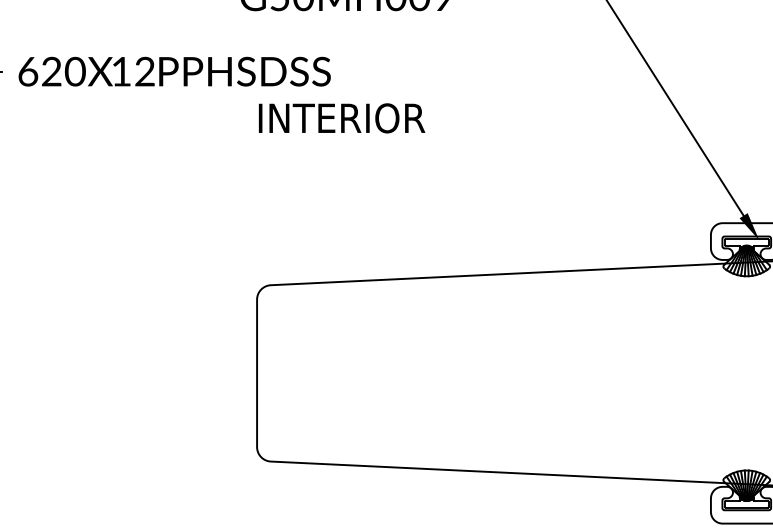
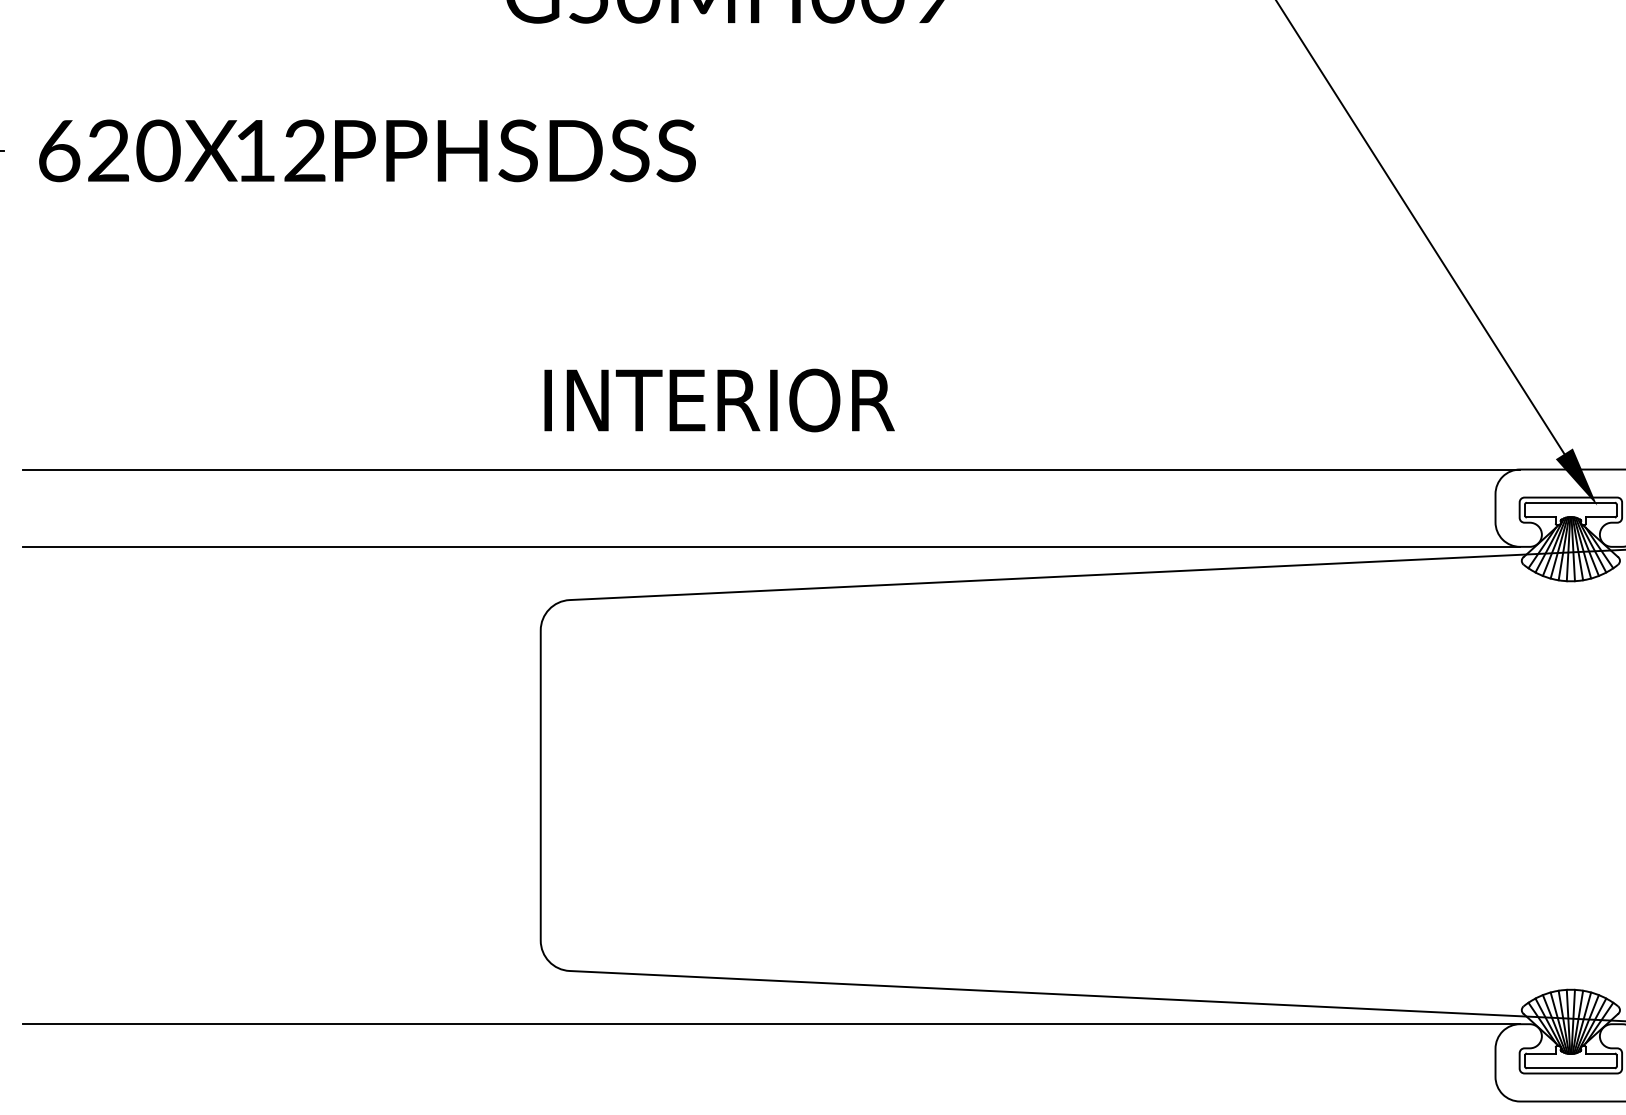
text: (342, 118) -> (720, 400), moved
line: (366, 223) -> (770, 470), added
line: (366, 259) -> (770, 545), added
line: (366, 486) -> (770, 1023), added

